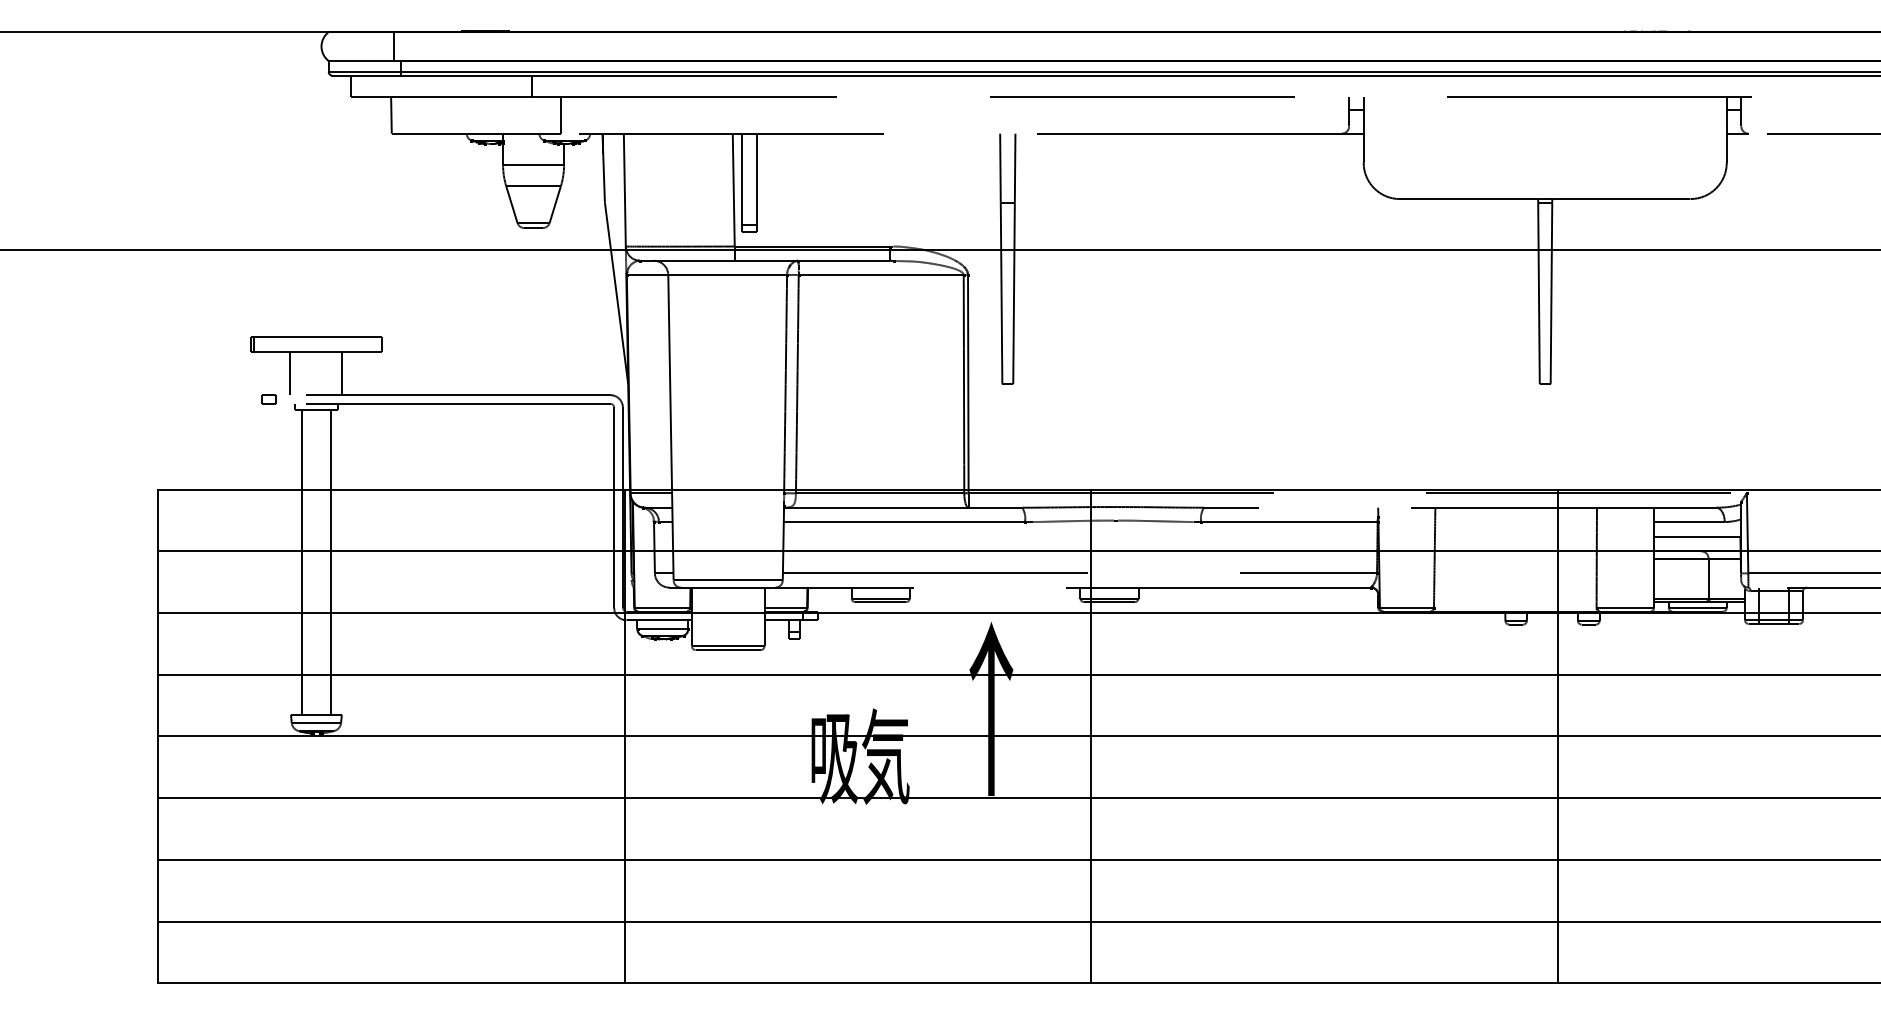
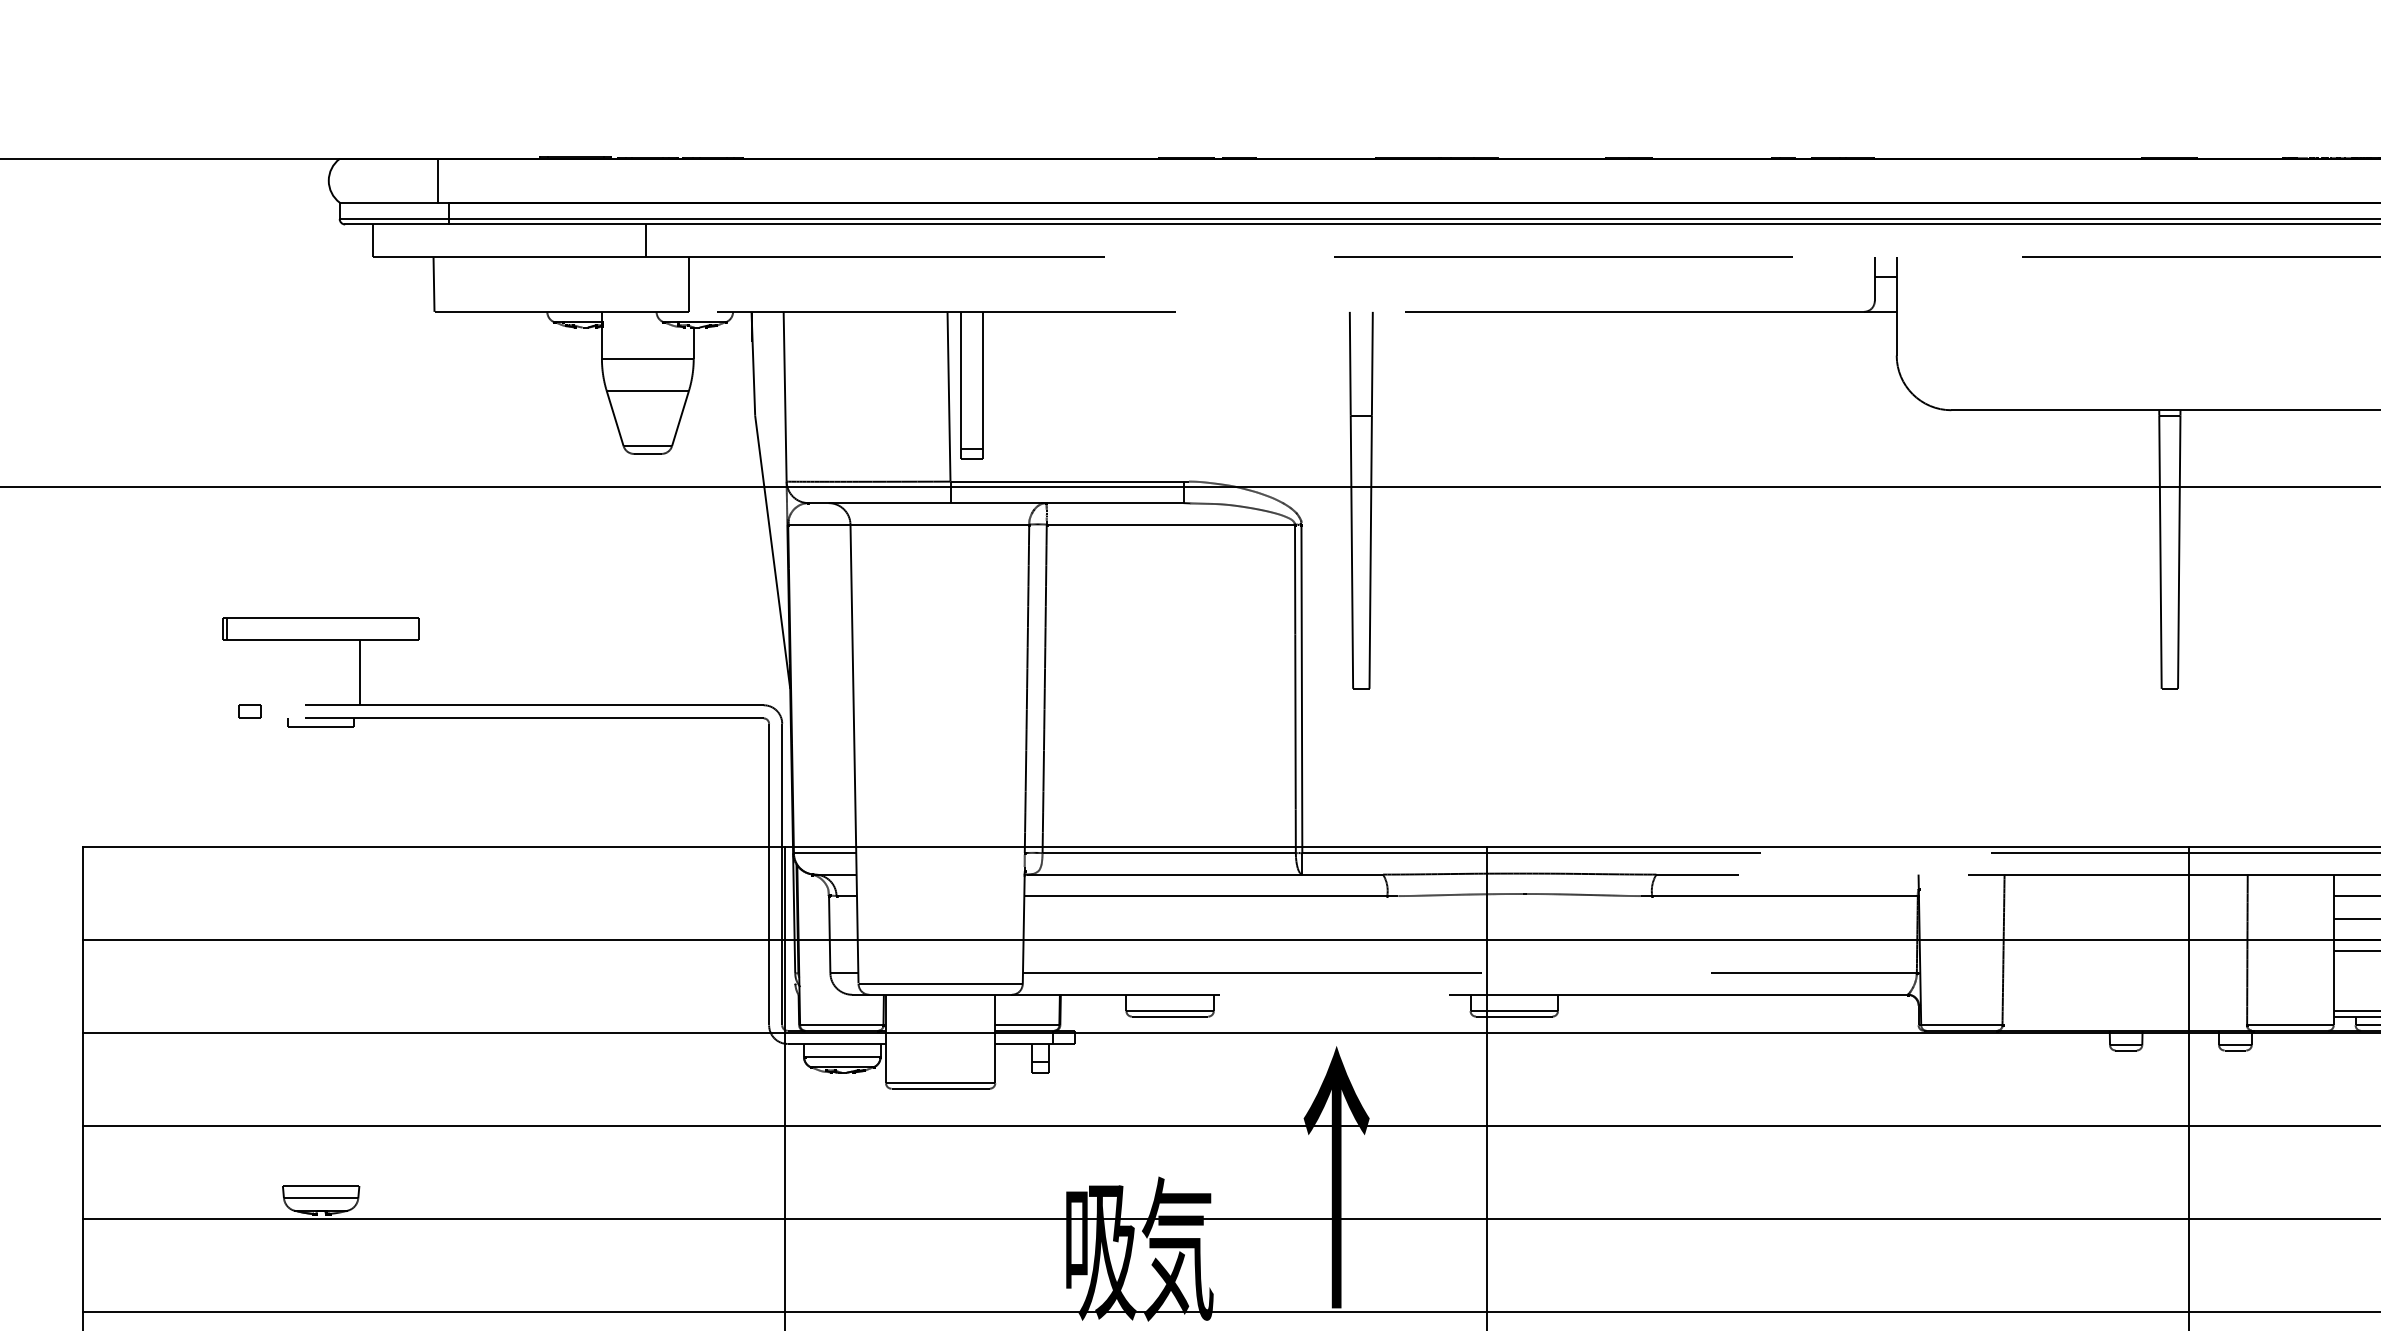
line: (290, 373) -> (282, 672), removed
line: (301, 561) -> (298, 955), removed
line: (330, 561) -> (342, 955), removed

